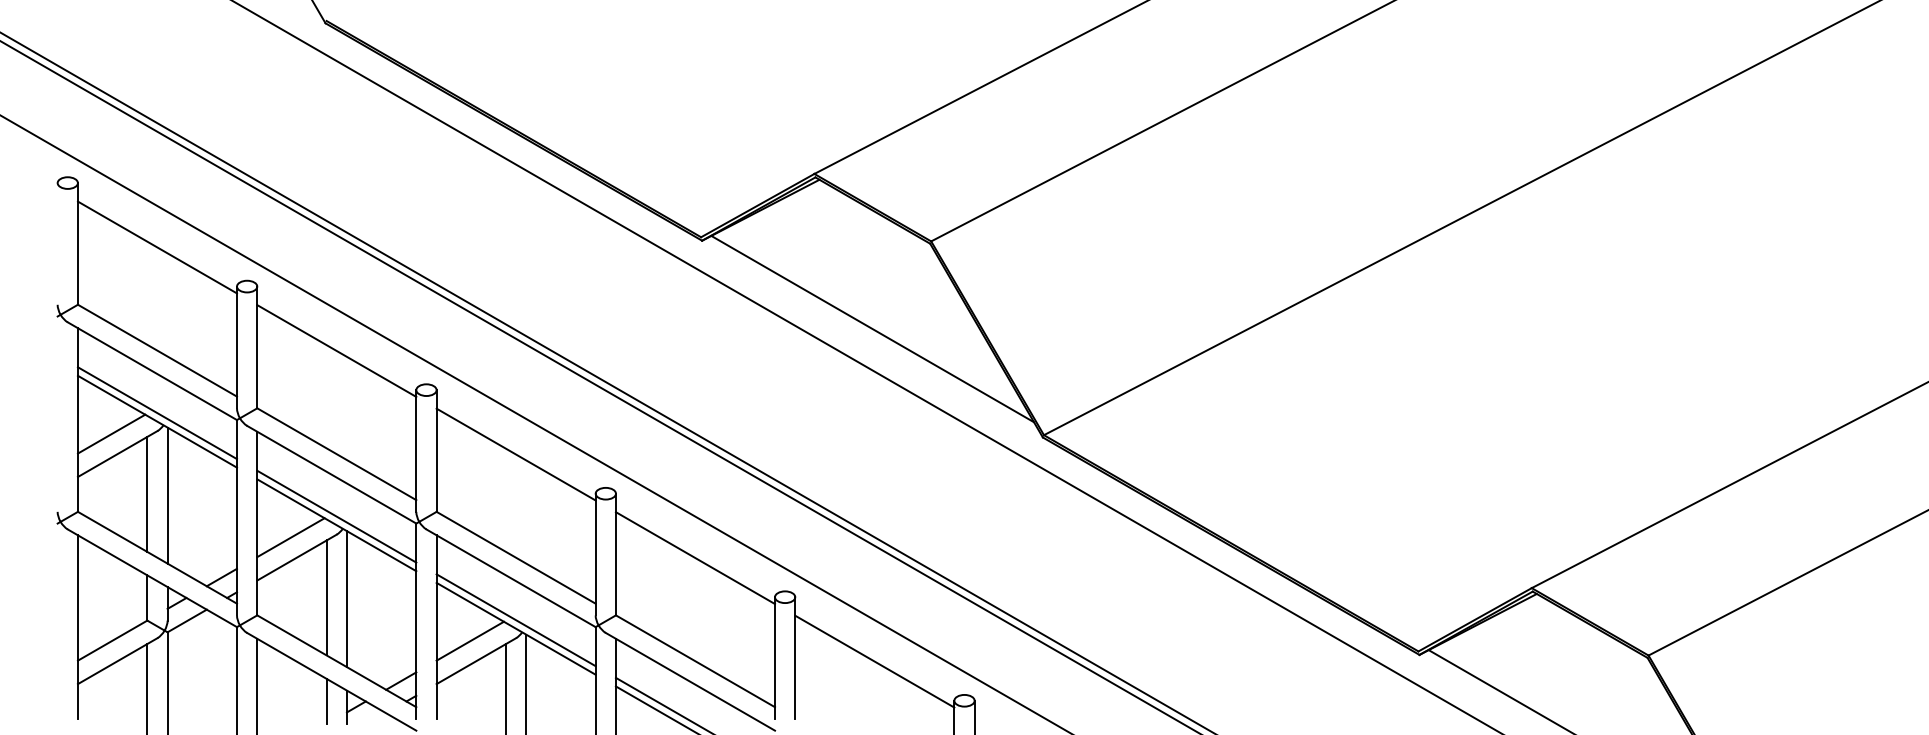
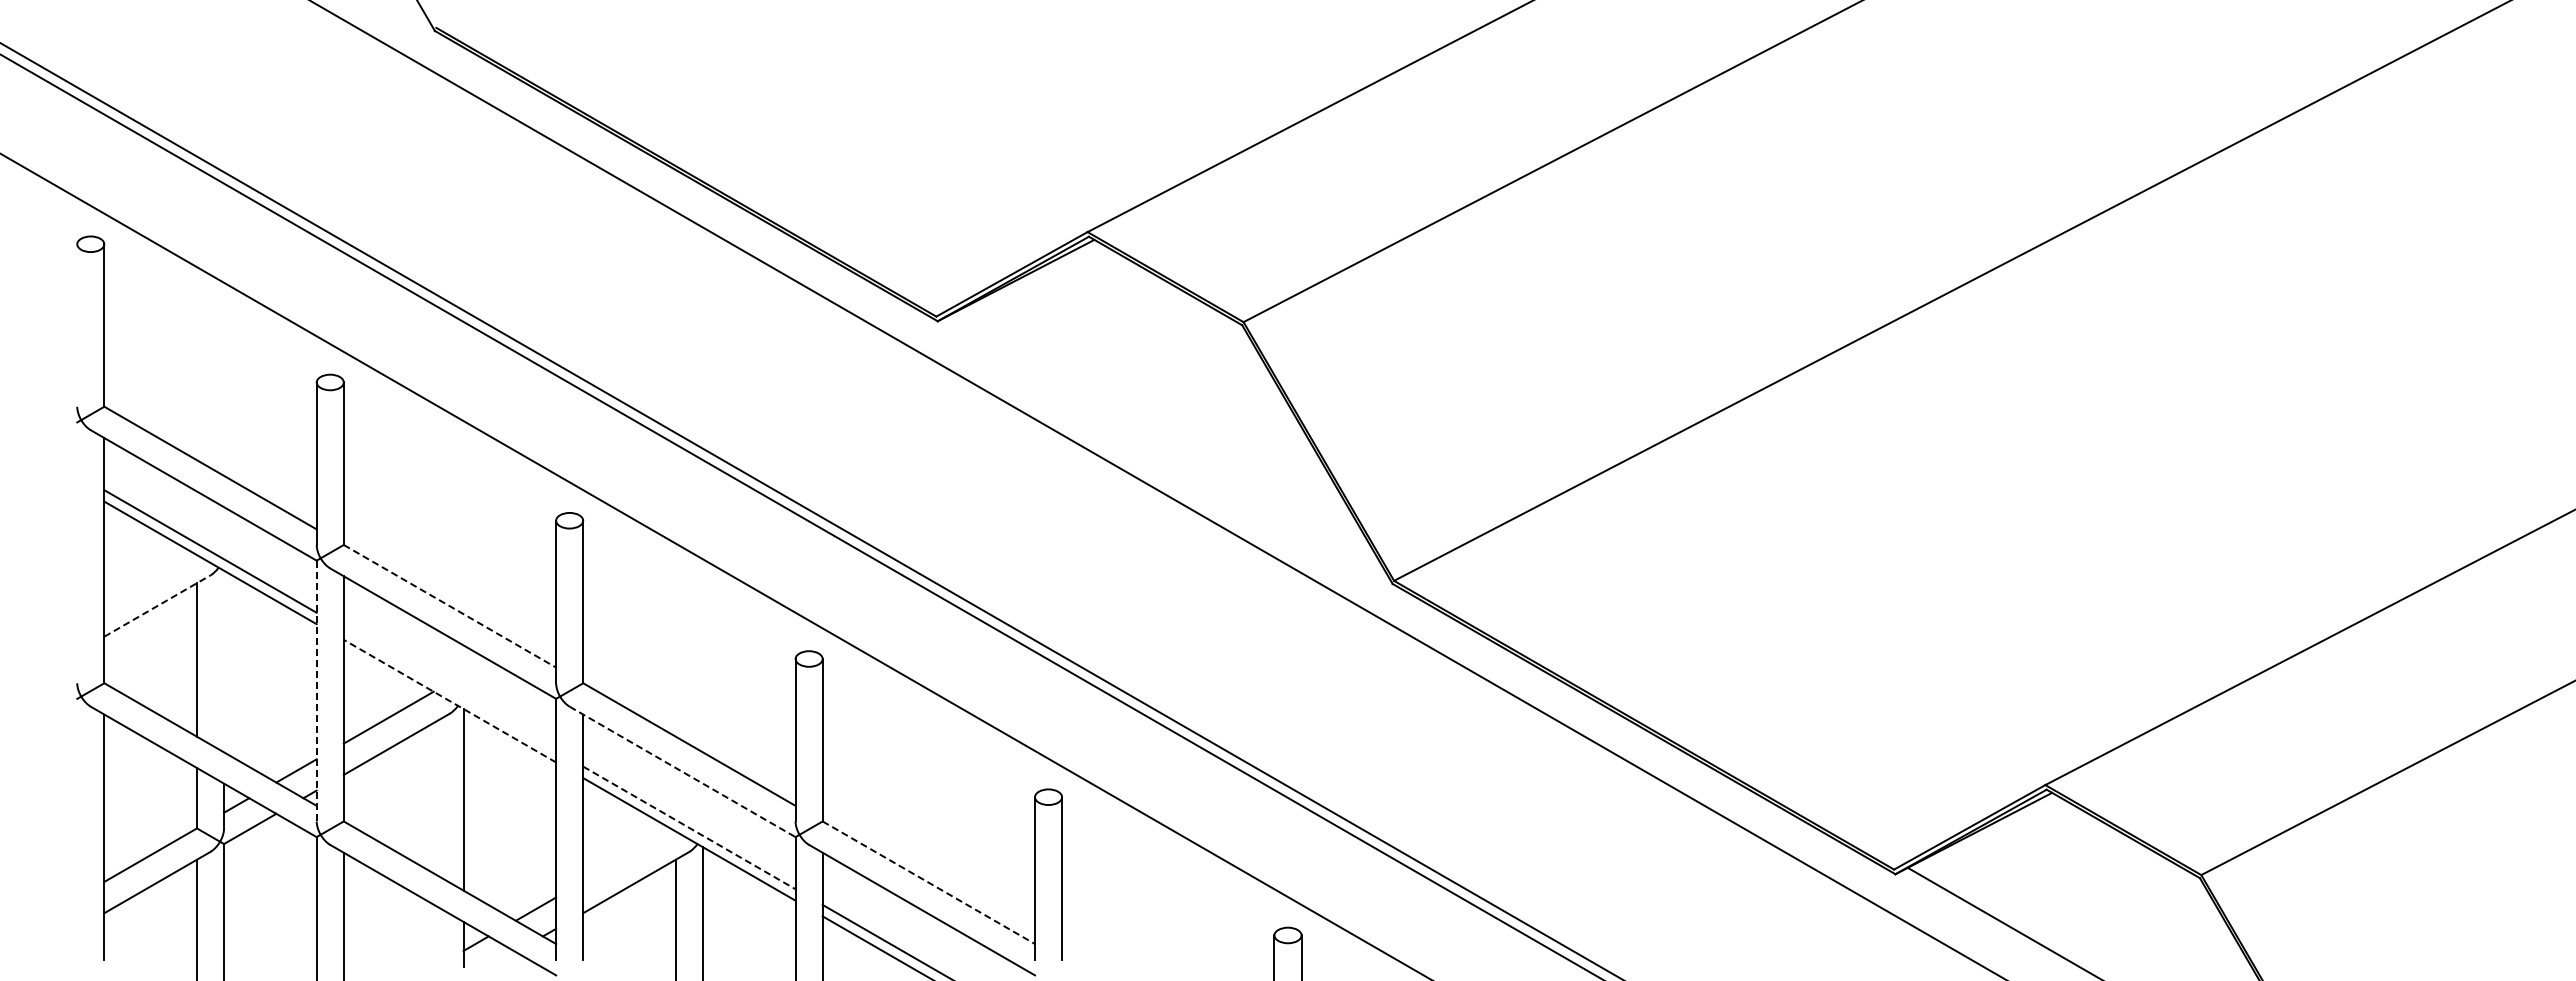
line: (157, 247) -> (210, 330), removed
line: (872, 328) -> (1165, 438), removed
line: (336, 351) -> (449, 468), removed
line: (111, 434) -> (149, 579), removed
line: (117, 453) -> (157, 605), solid -> dashed
line: (336, 454) -> (449, 606), solid -> dashed
line: (516, 454) -> (689, 606), removed
line: (167, 495) -> (224, 661), removed
line: (336, 516) -> (449, 689), removed
line: (236, 518) -> (316, 691), solid -> dashed
line: (336, 525) -> (449, 701), solid -> dashed
line: (695, 557) -> (928, 744), removed
line: (511, 578) -> (683, 772), solid -> dashed
line: (326, 597) -> (436, 797), removed
line: (516, 619) -> (689, 827), solid -> dashed
line: (470, 640) -> (628, 855), removed
line: (695, 661) -> (928, 882), solid -> dashed
line: (874, 661) -> (1168, 882), removed
line: (326, 701) -> (436, 936), removed

